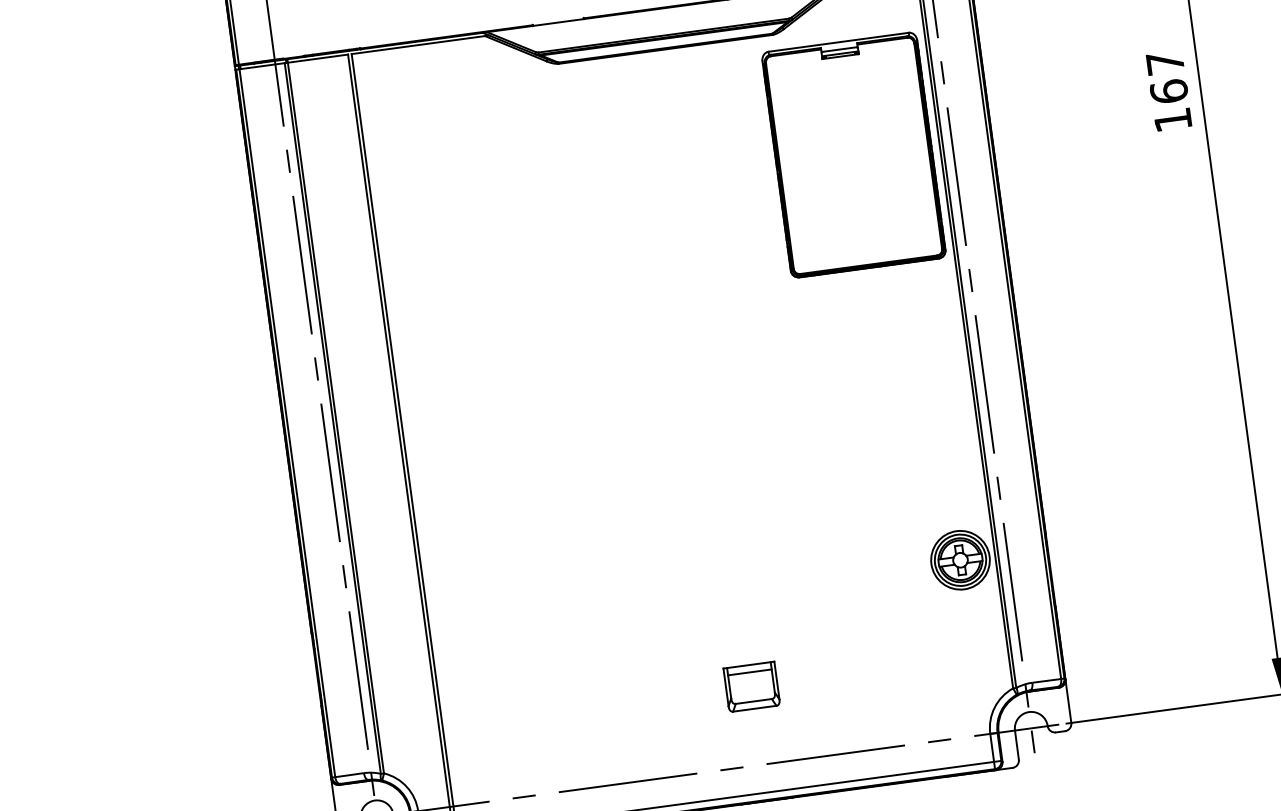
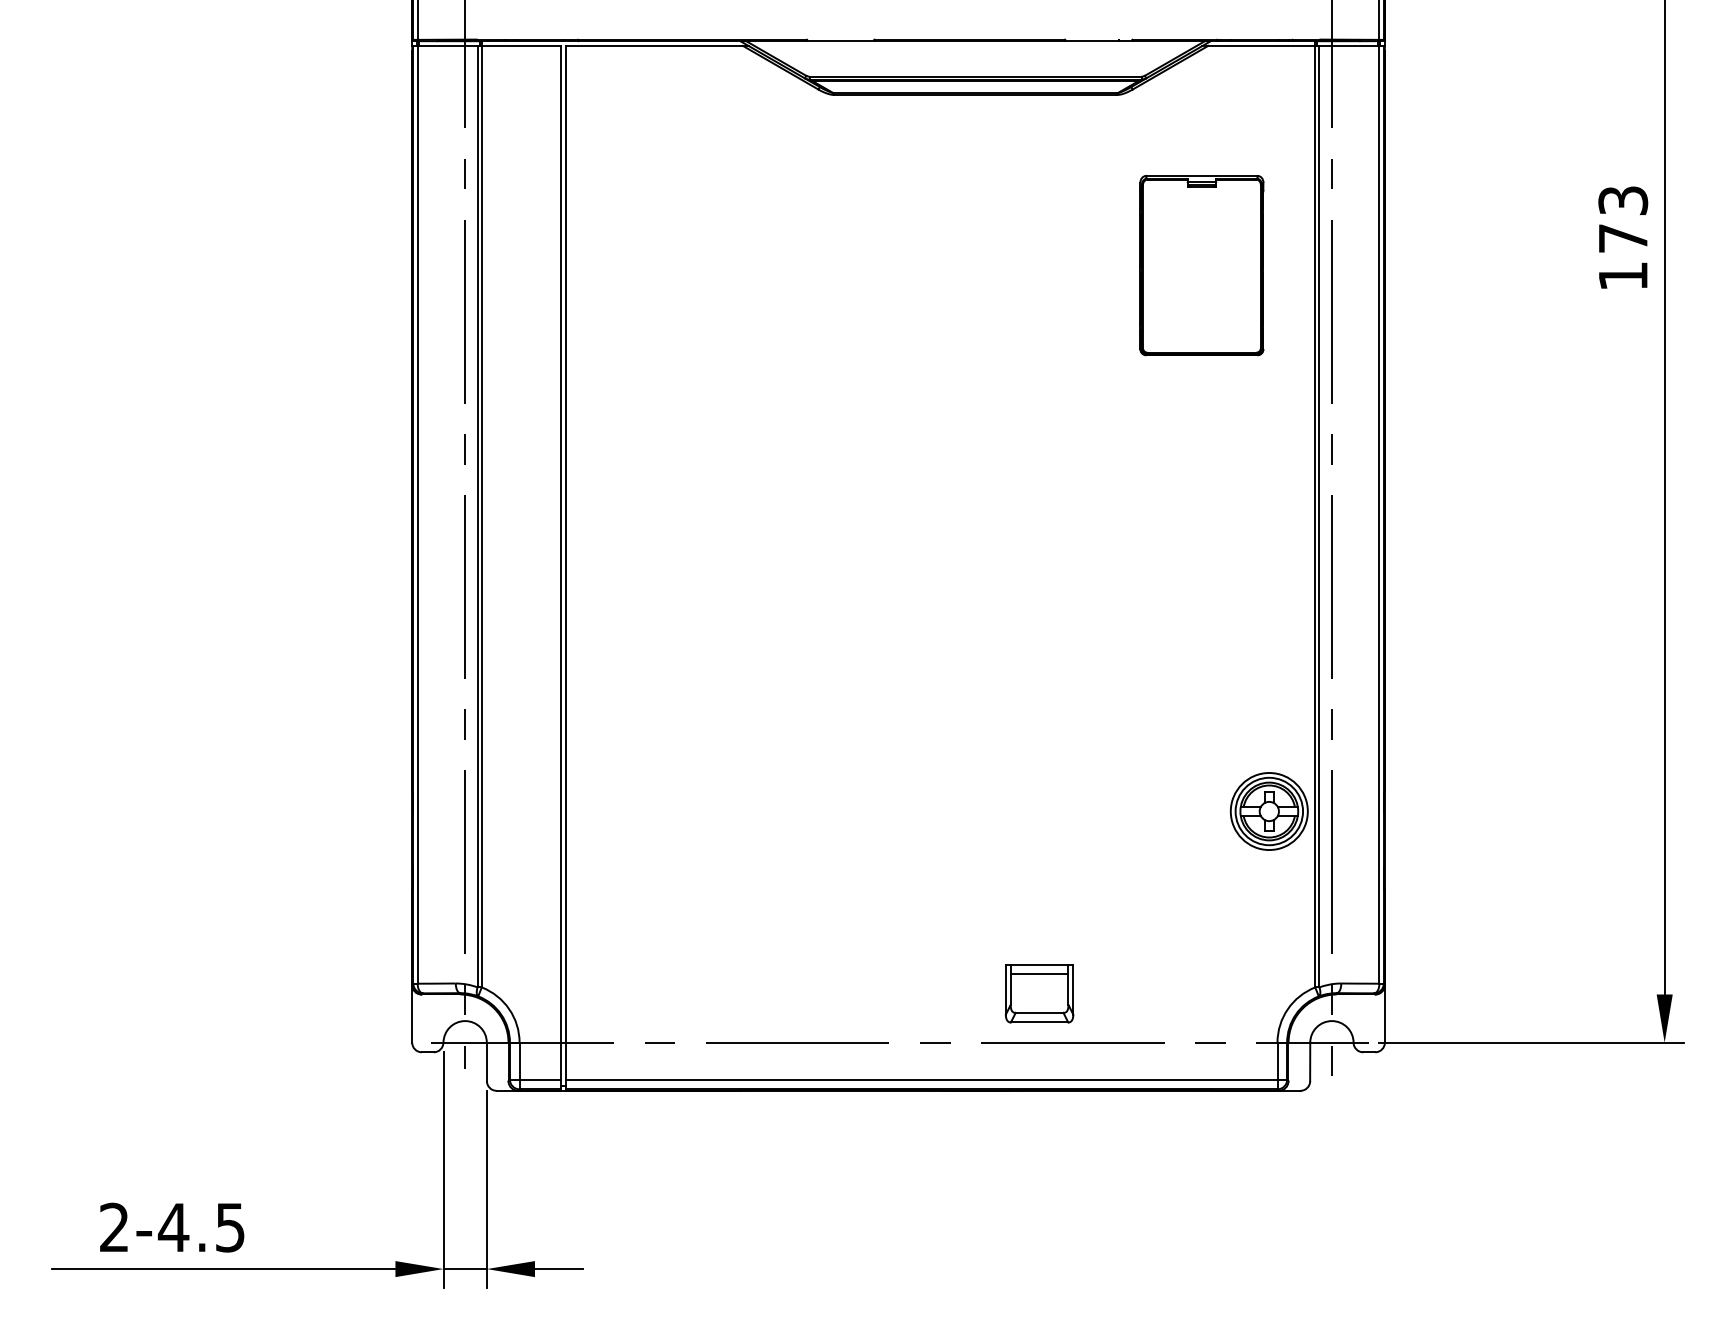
text: (1167, 77) -> (1623, 219), 167 -> 173
part: (853, 155) -> (1201, 265), size x0.6
part: (751, 686) -> (1039, 993), moved

